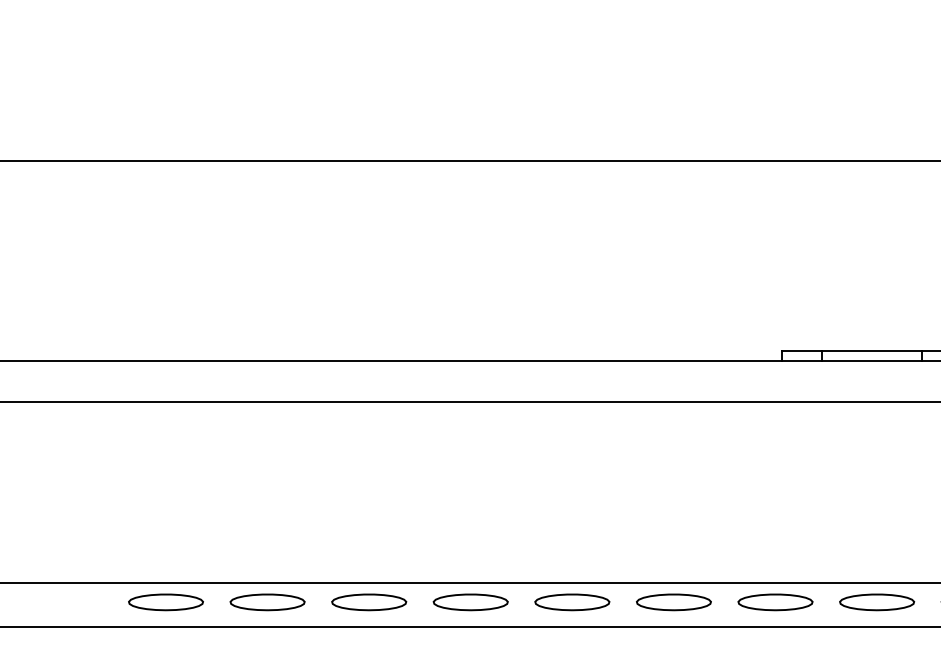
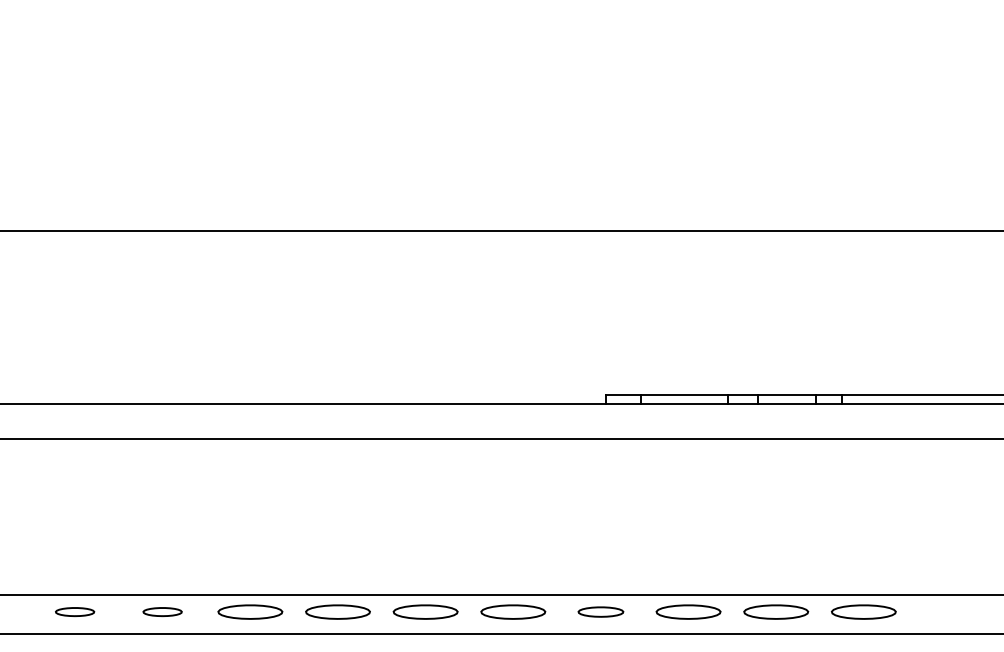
part: (165, 601) -> (74, 611), size x0.6
part: (267, 601) -> (162, 611), size x0.6
part: (775, 601) -> (600, 611), size x0.7

